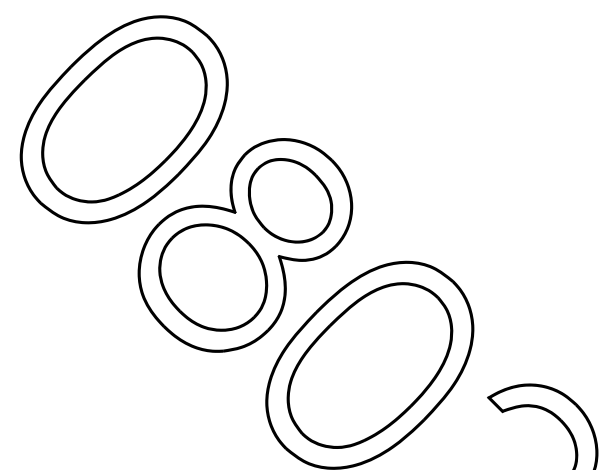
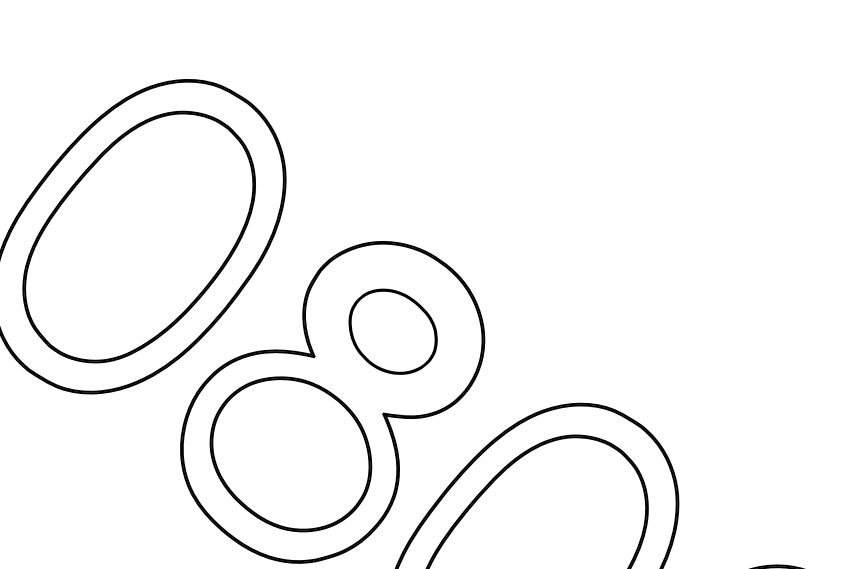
part: (290, 200) -> (392, 331), size x0.7

